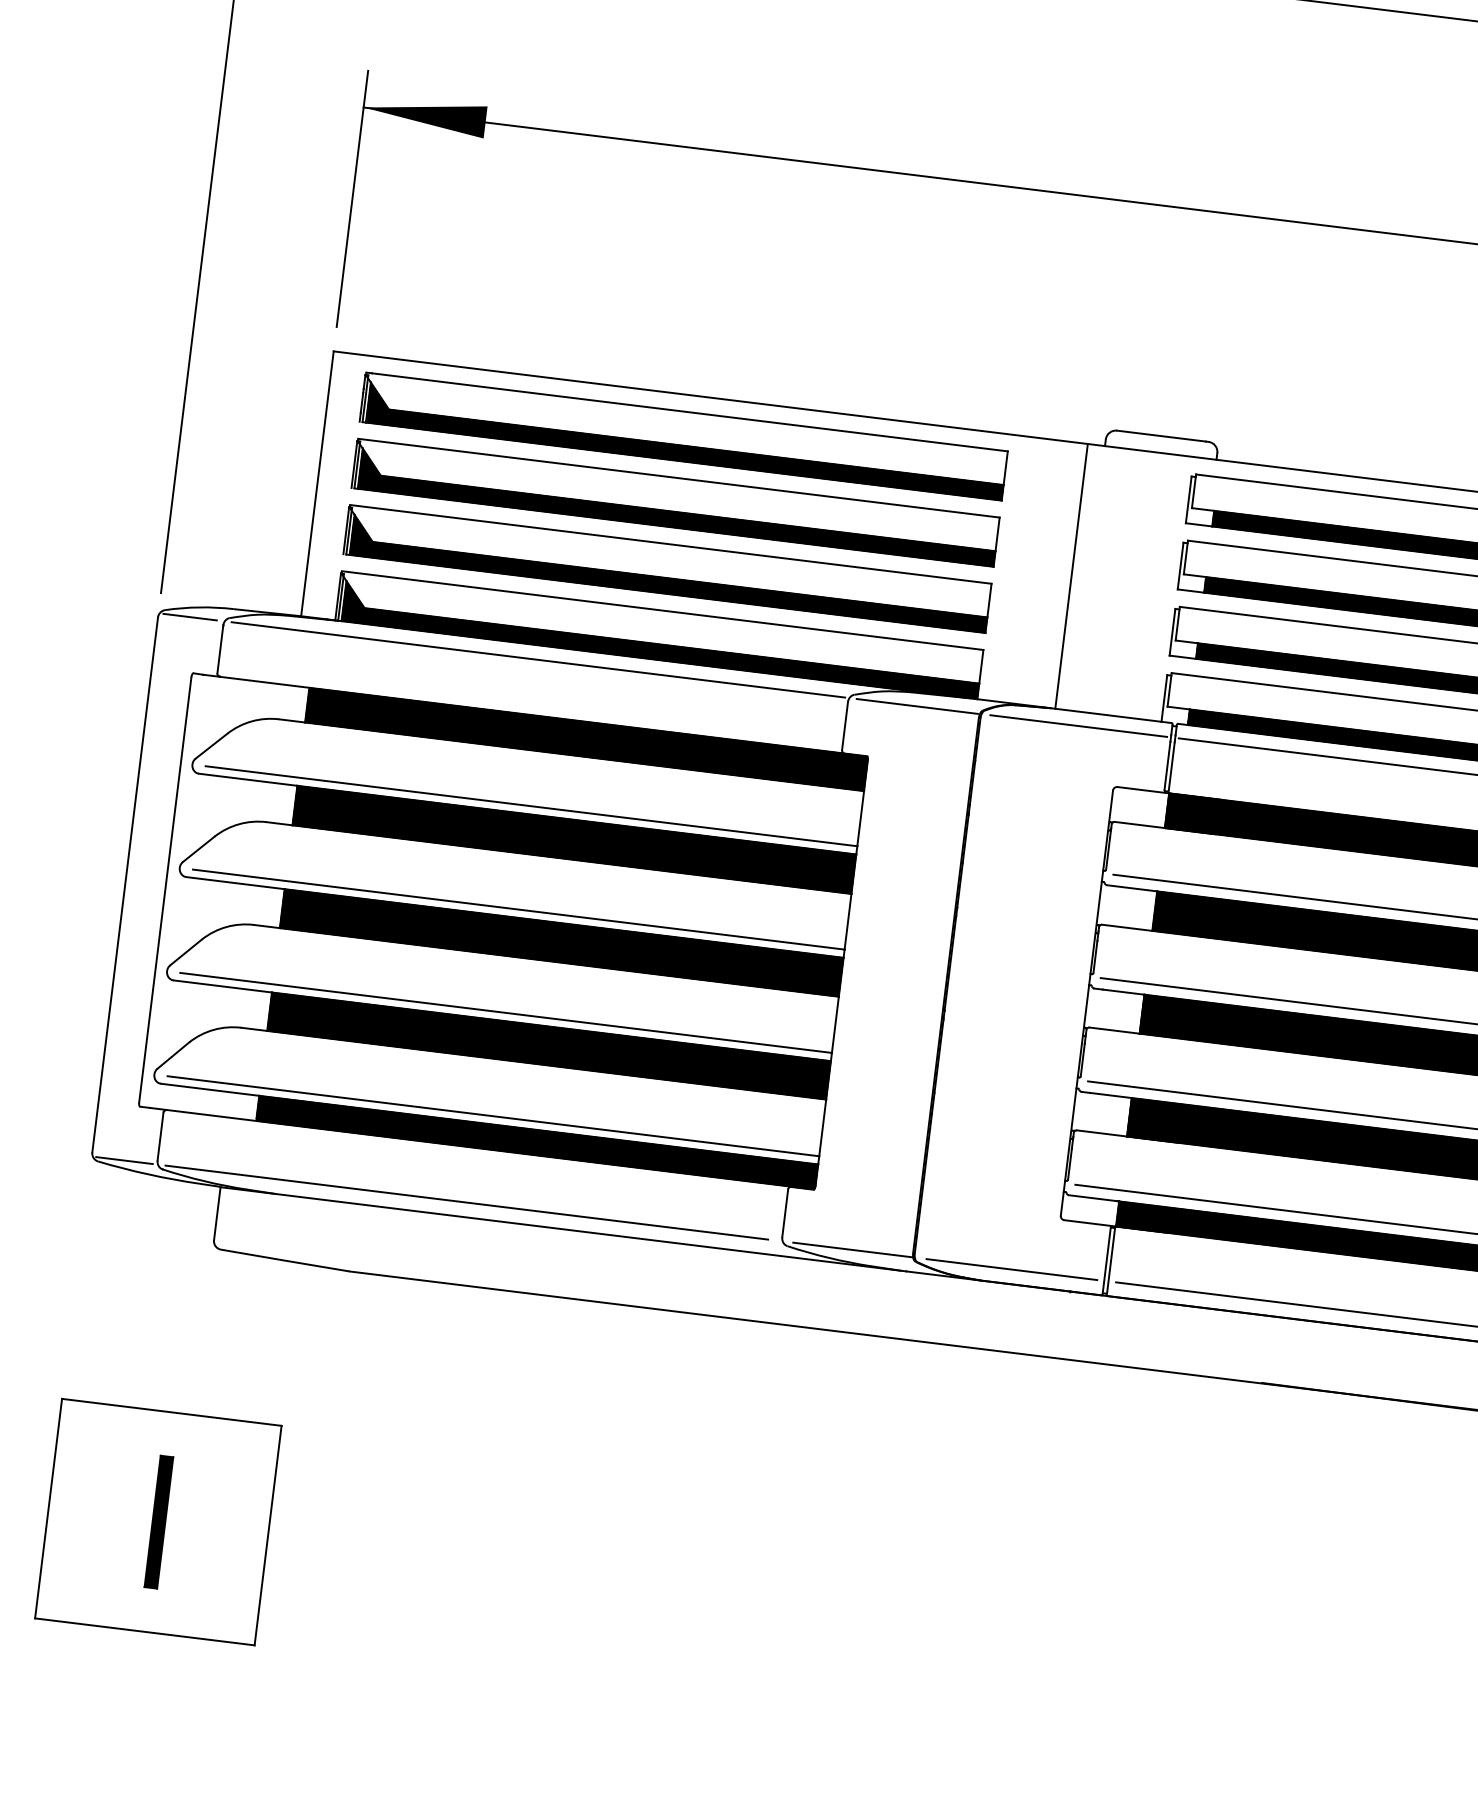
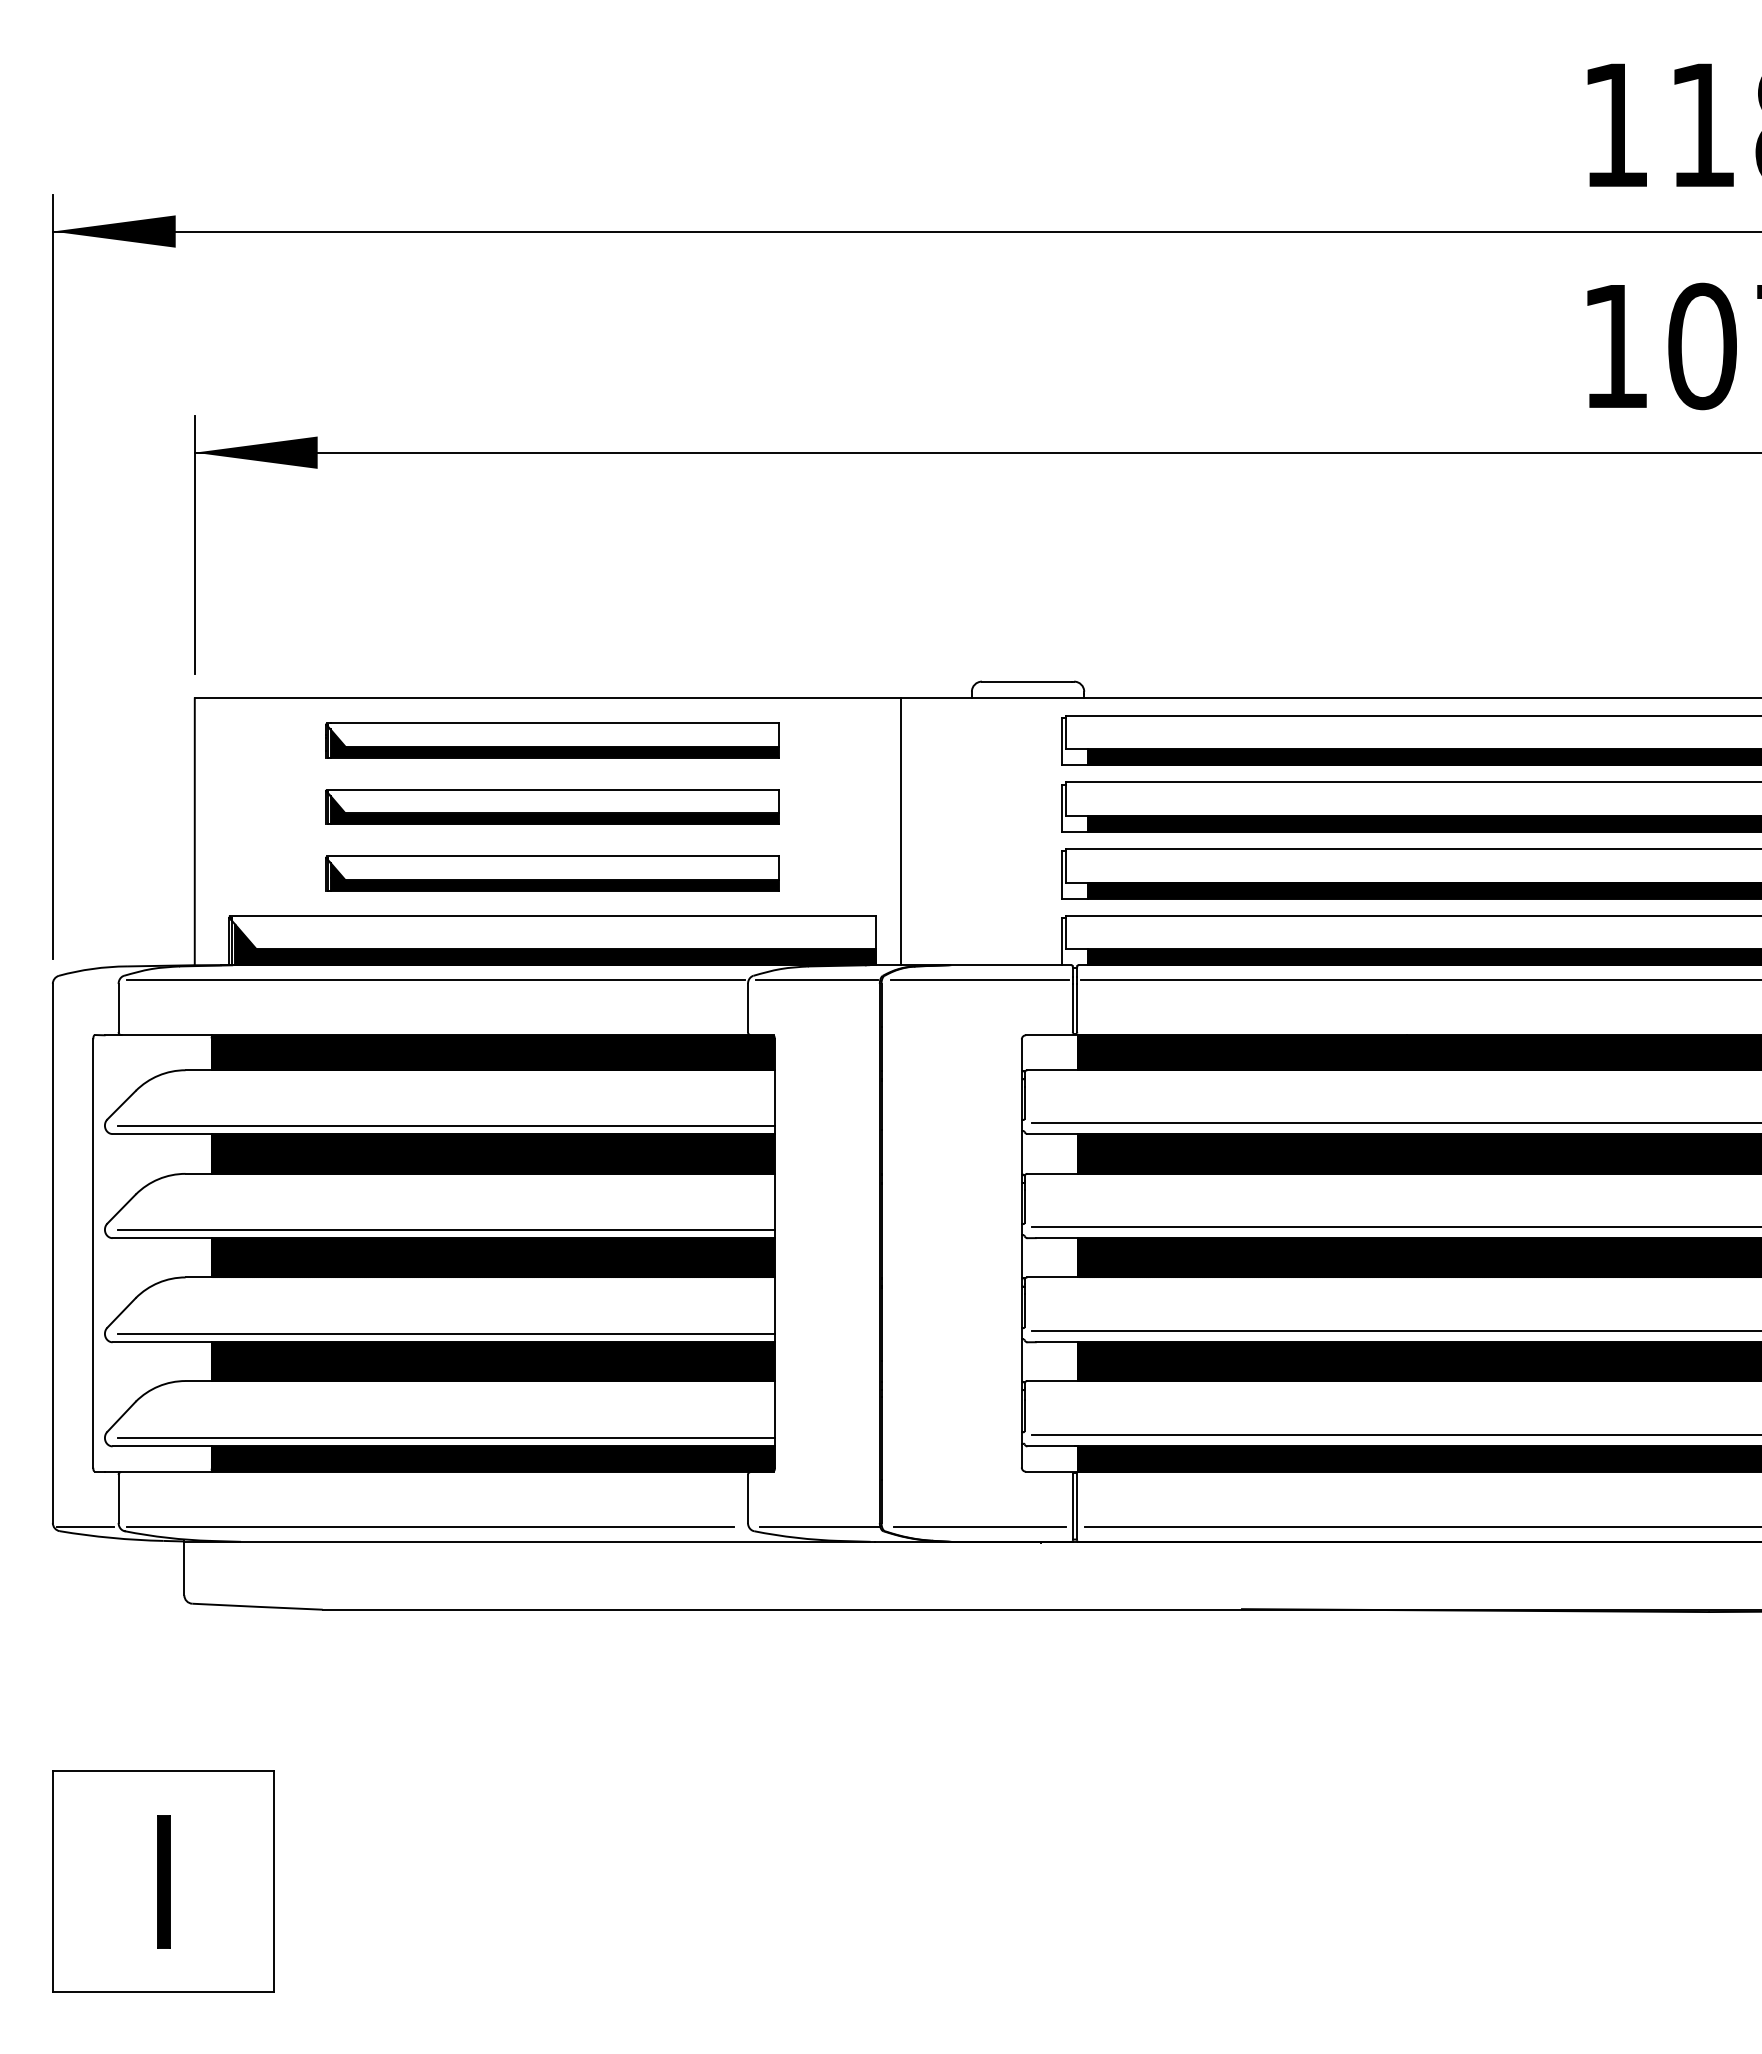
part: (683, 436) -> (552, 740), size x0.7
part: (675, 502) -> (552, 806), size x0.7
part: (667, 568) -> (552, 873), size x0.7
line: (1071, 576) -> (900, 831), moved
line: (189, 616) -> (84, 979), removed

